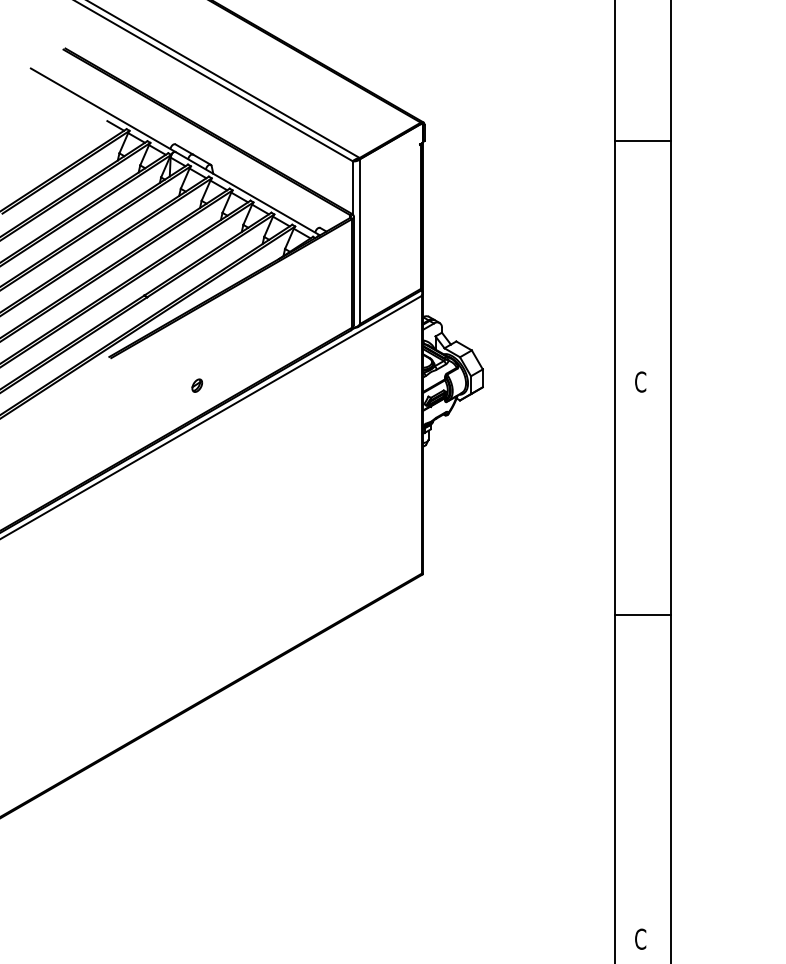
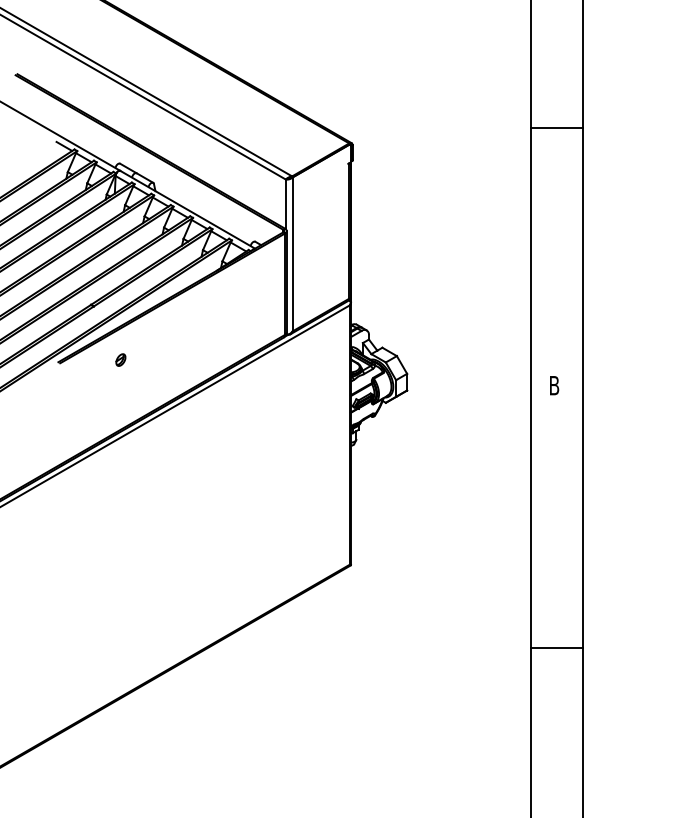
line: (643, 141) -> (557, 128), moved
text: (640, 381) -> (554, 385), C -> B
part: (197, 385) -> (121, 359), moved
line: (643, 615) -> (557, 648), moved

